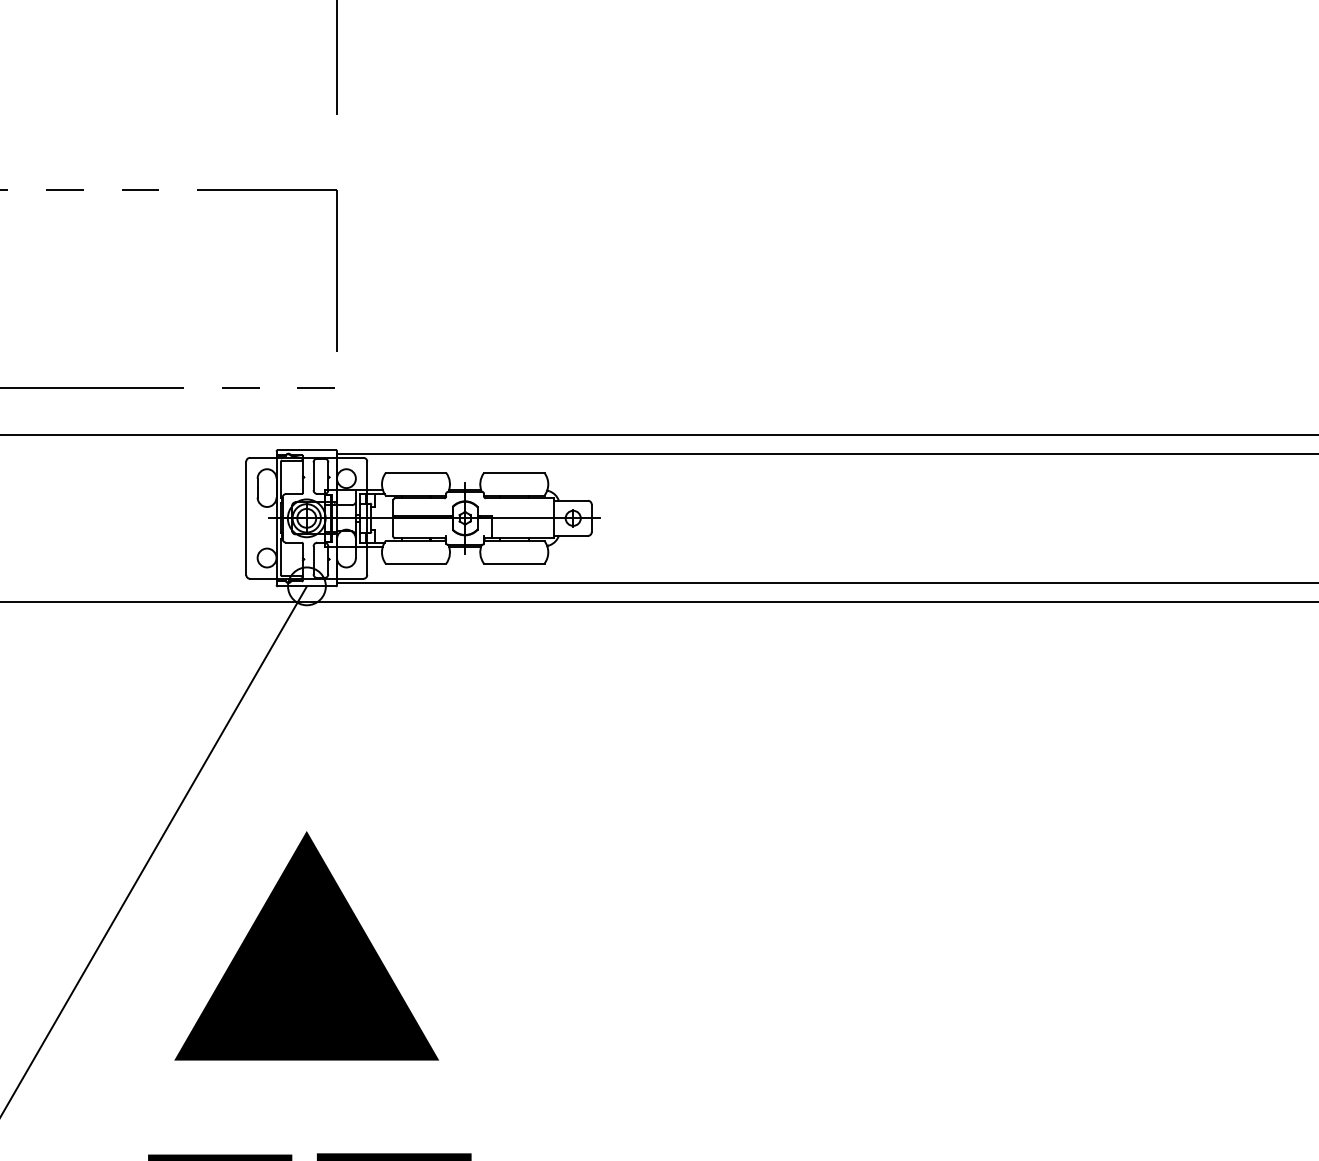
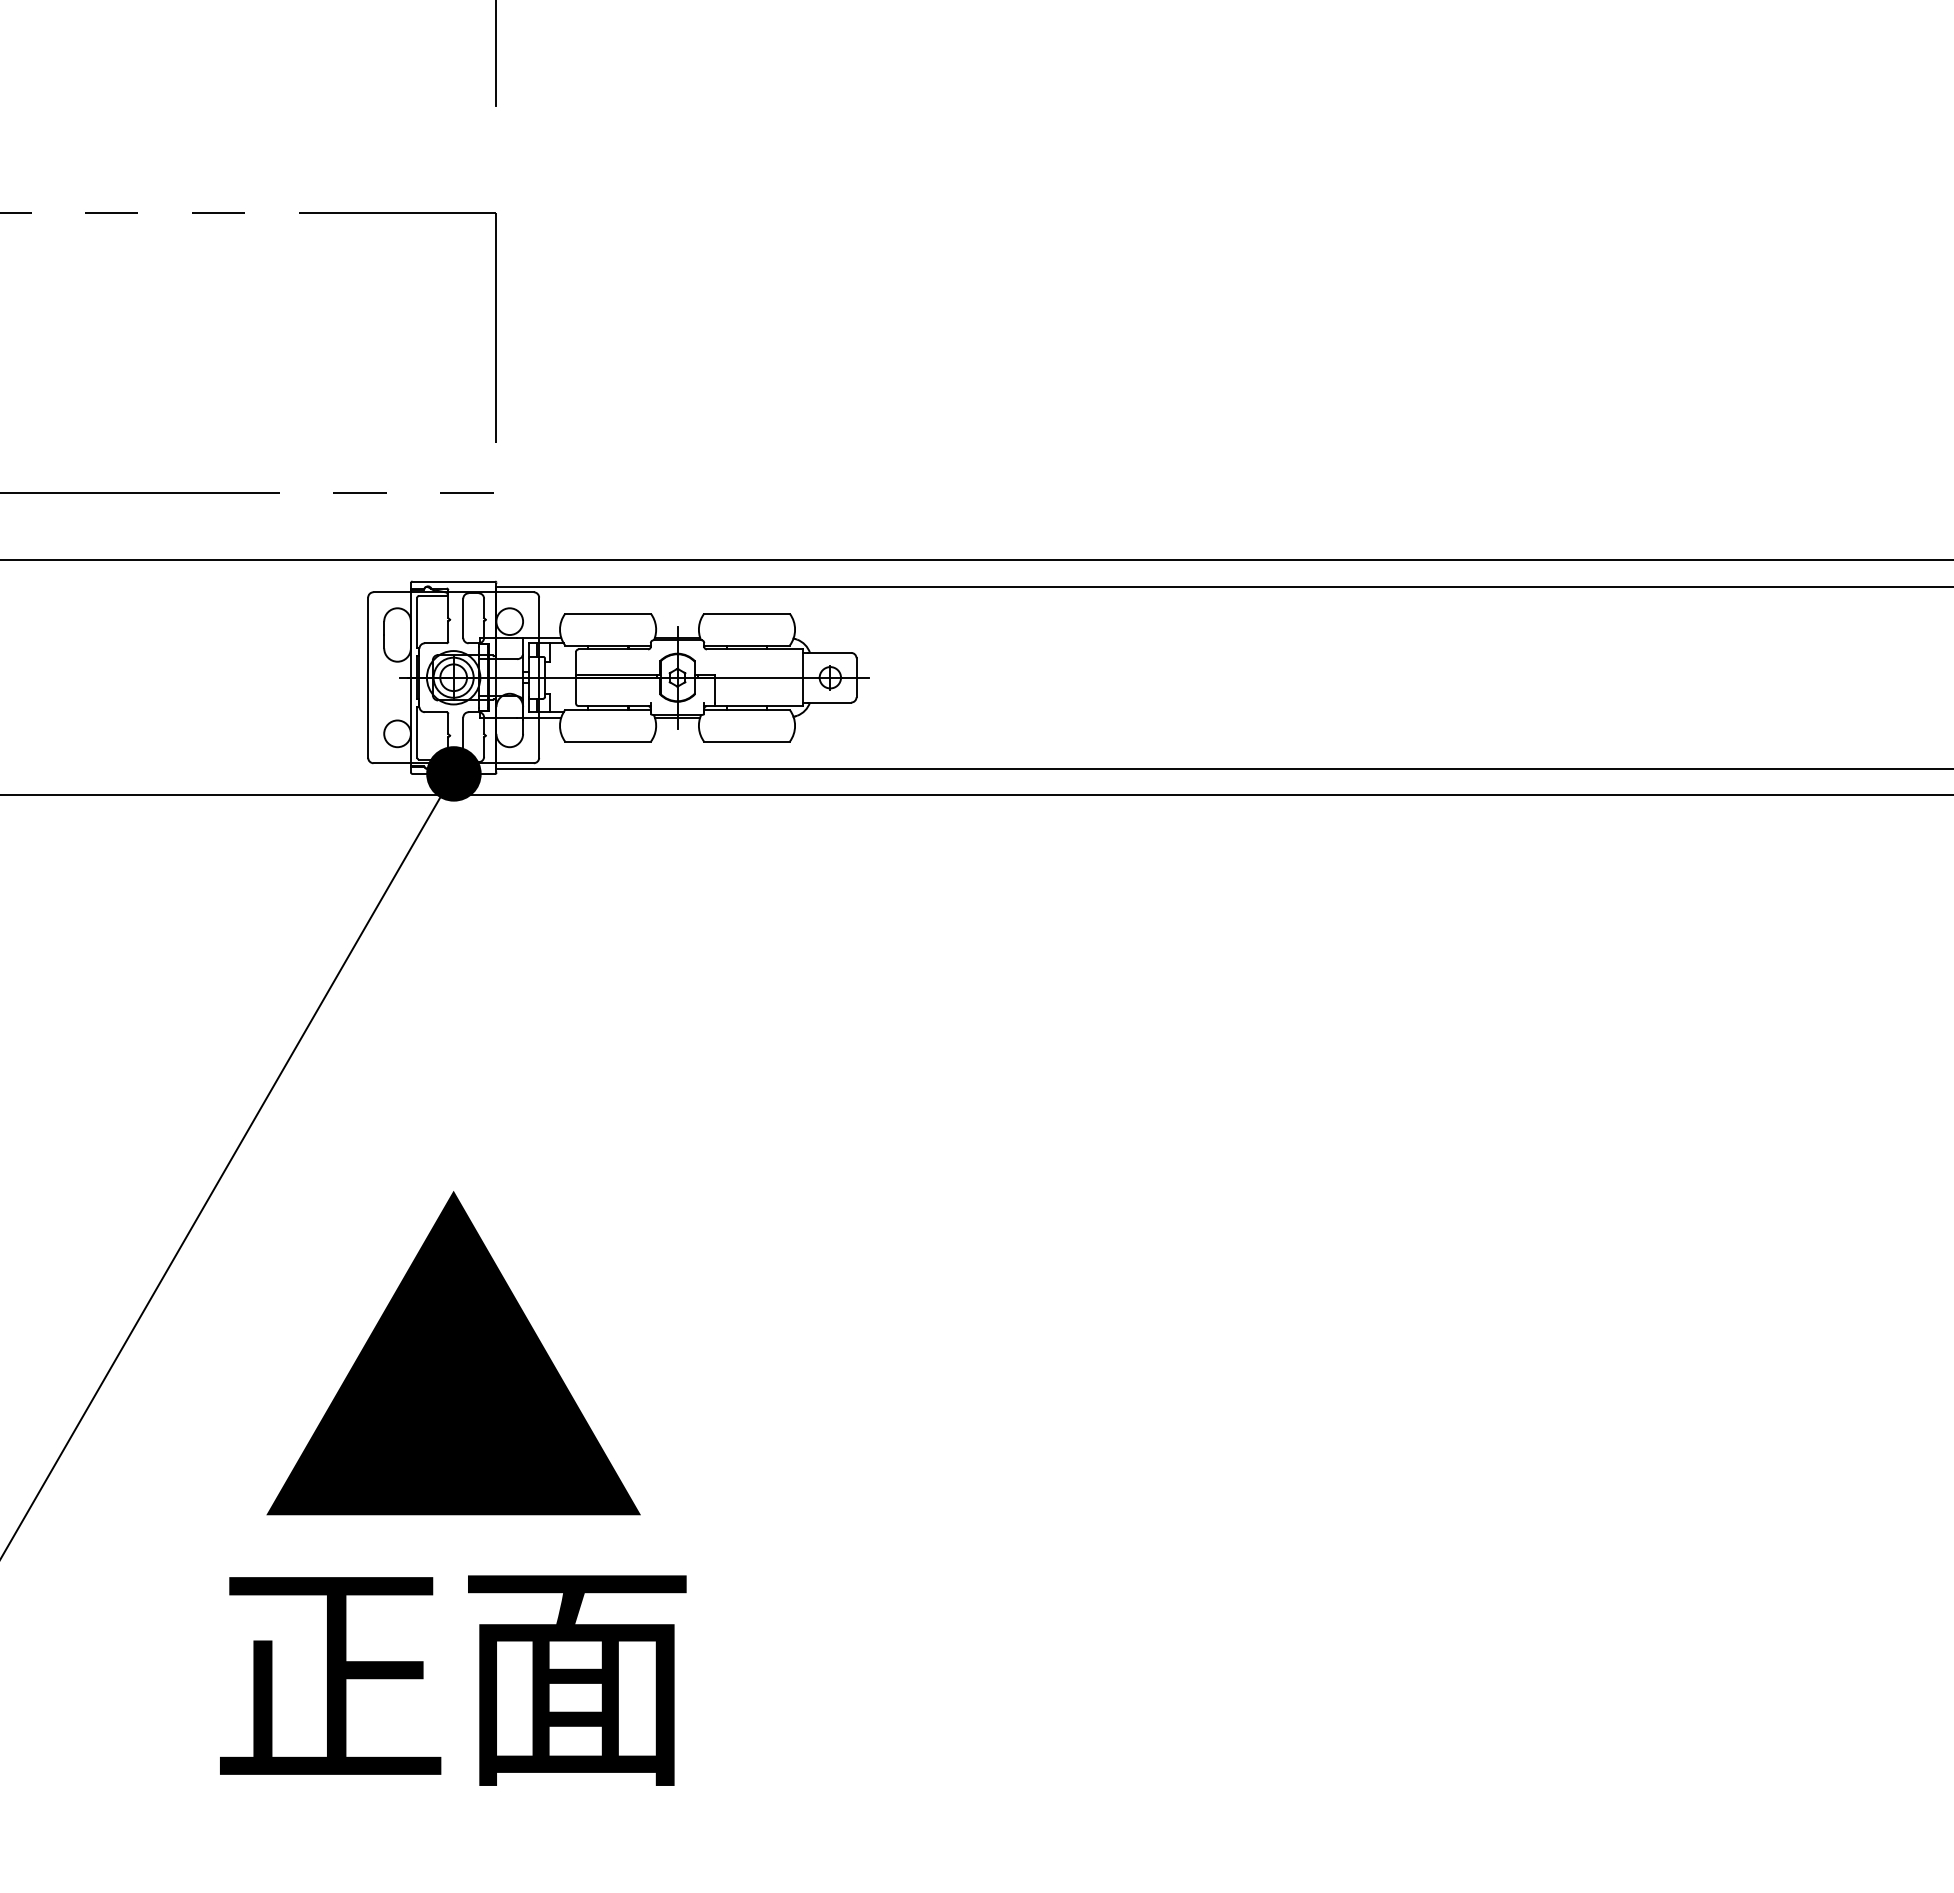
fill: (306, 586) -> (453, 773), added
part: (306, 946) -> (453, 1353), moved

